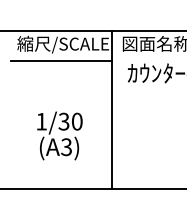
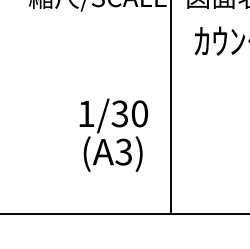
line: (61, 60) -> (95, 21), removed
text: (59, 135) -> (113, 134), moved

